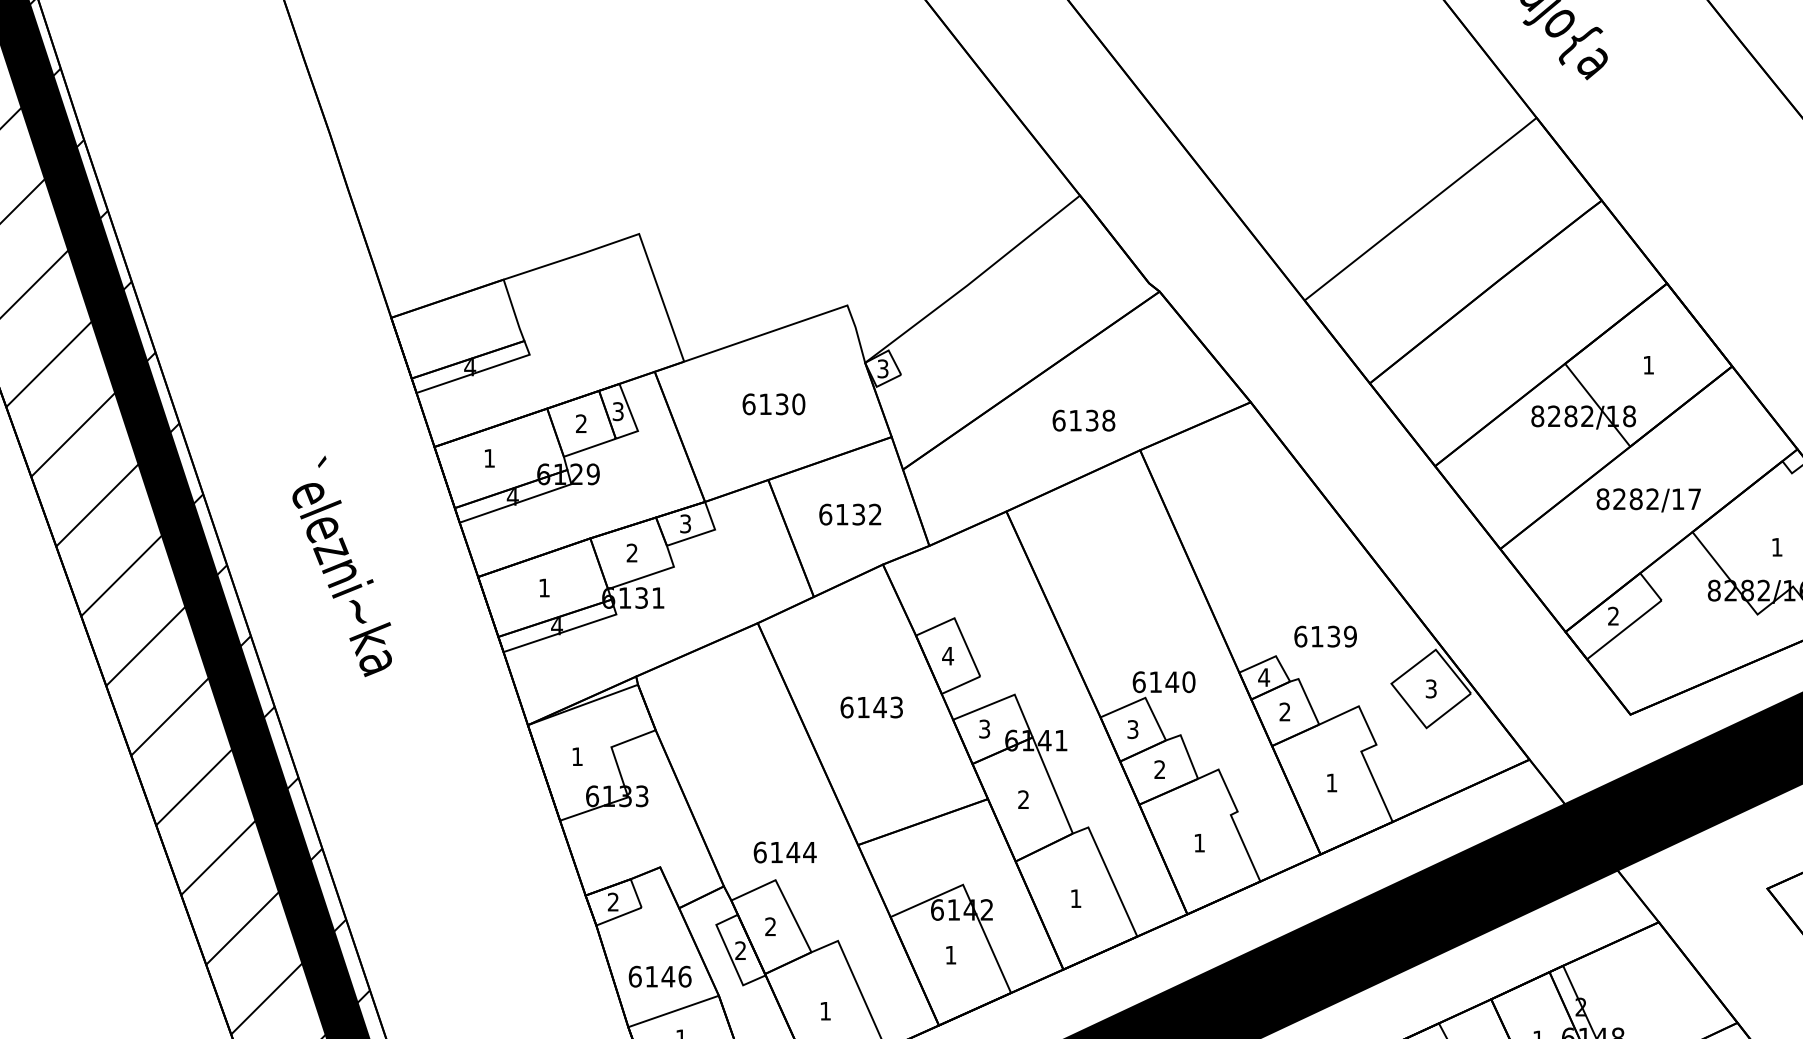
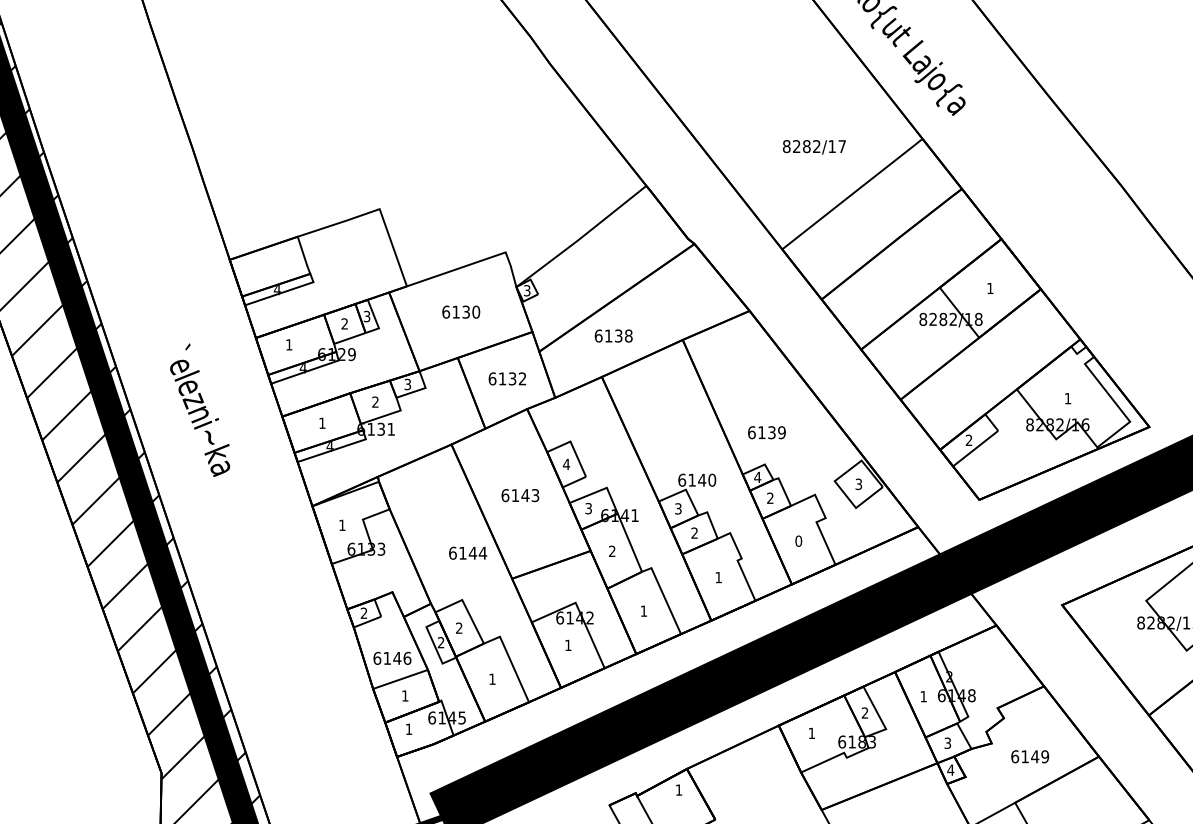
text: (1083, 419) -> (613, 335), moved
text: (1647, 500) -> (813, 147), moved
text: (1324, 636) -> (766, 432), moved
text: (1331, 781) -> (798, 540), 1 -> 0
text: (785, 851) -> (468, 552), moved

